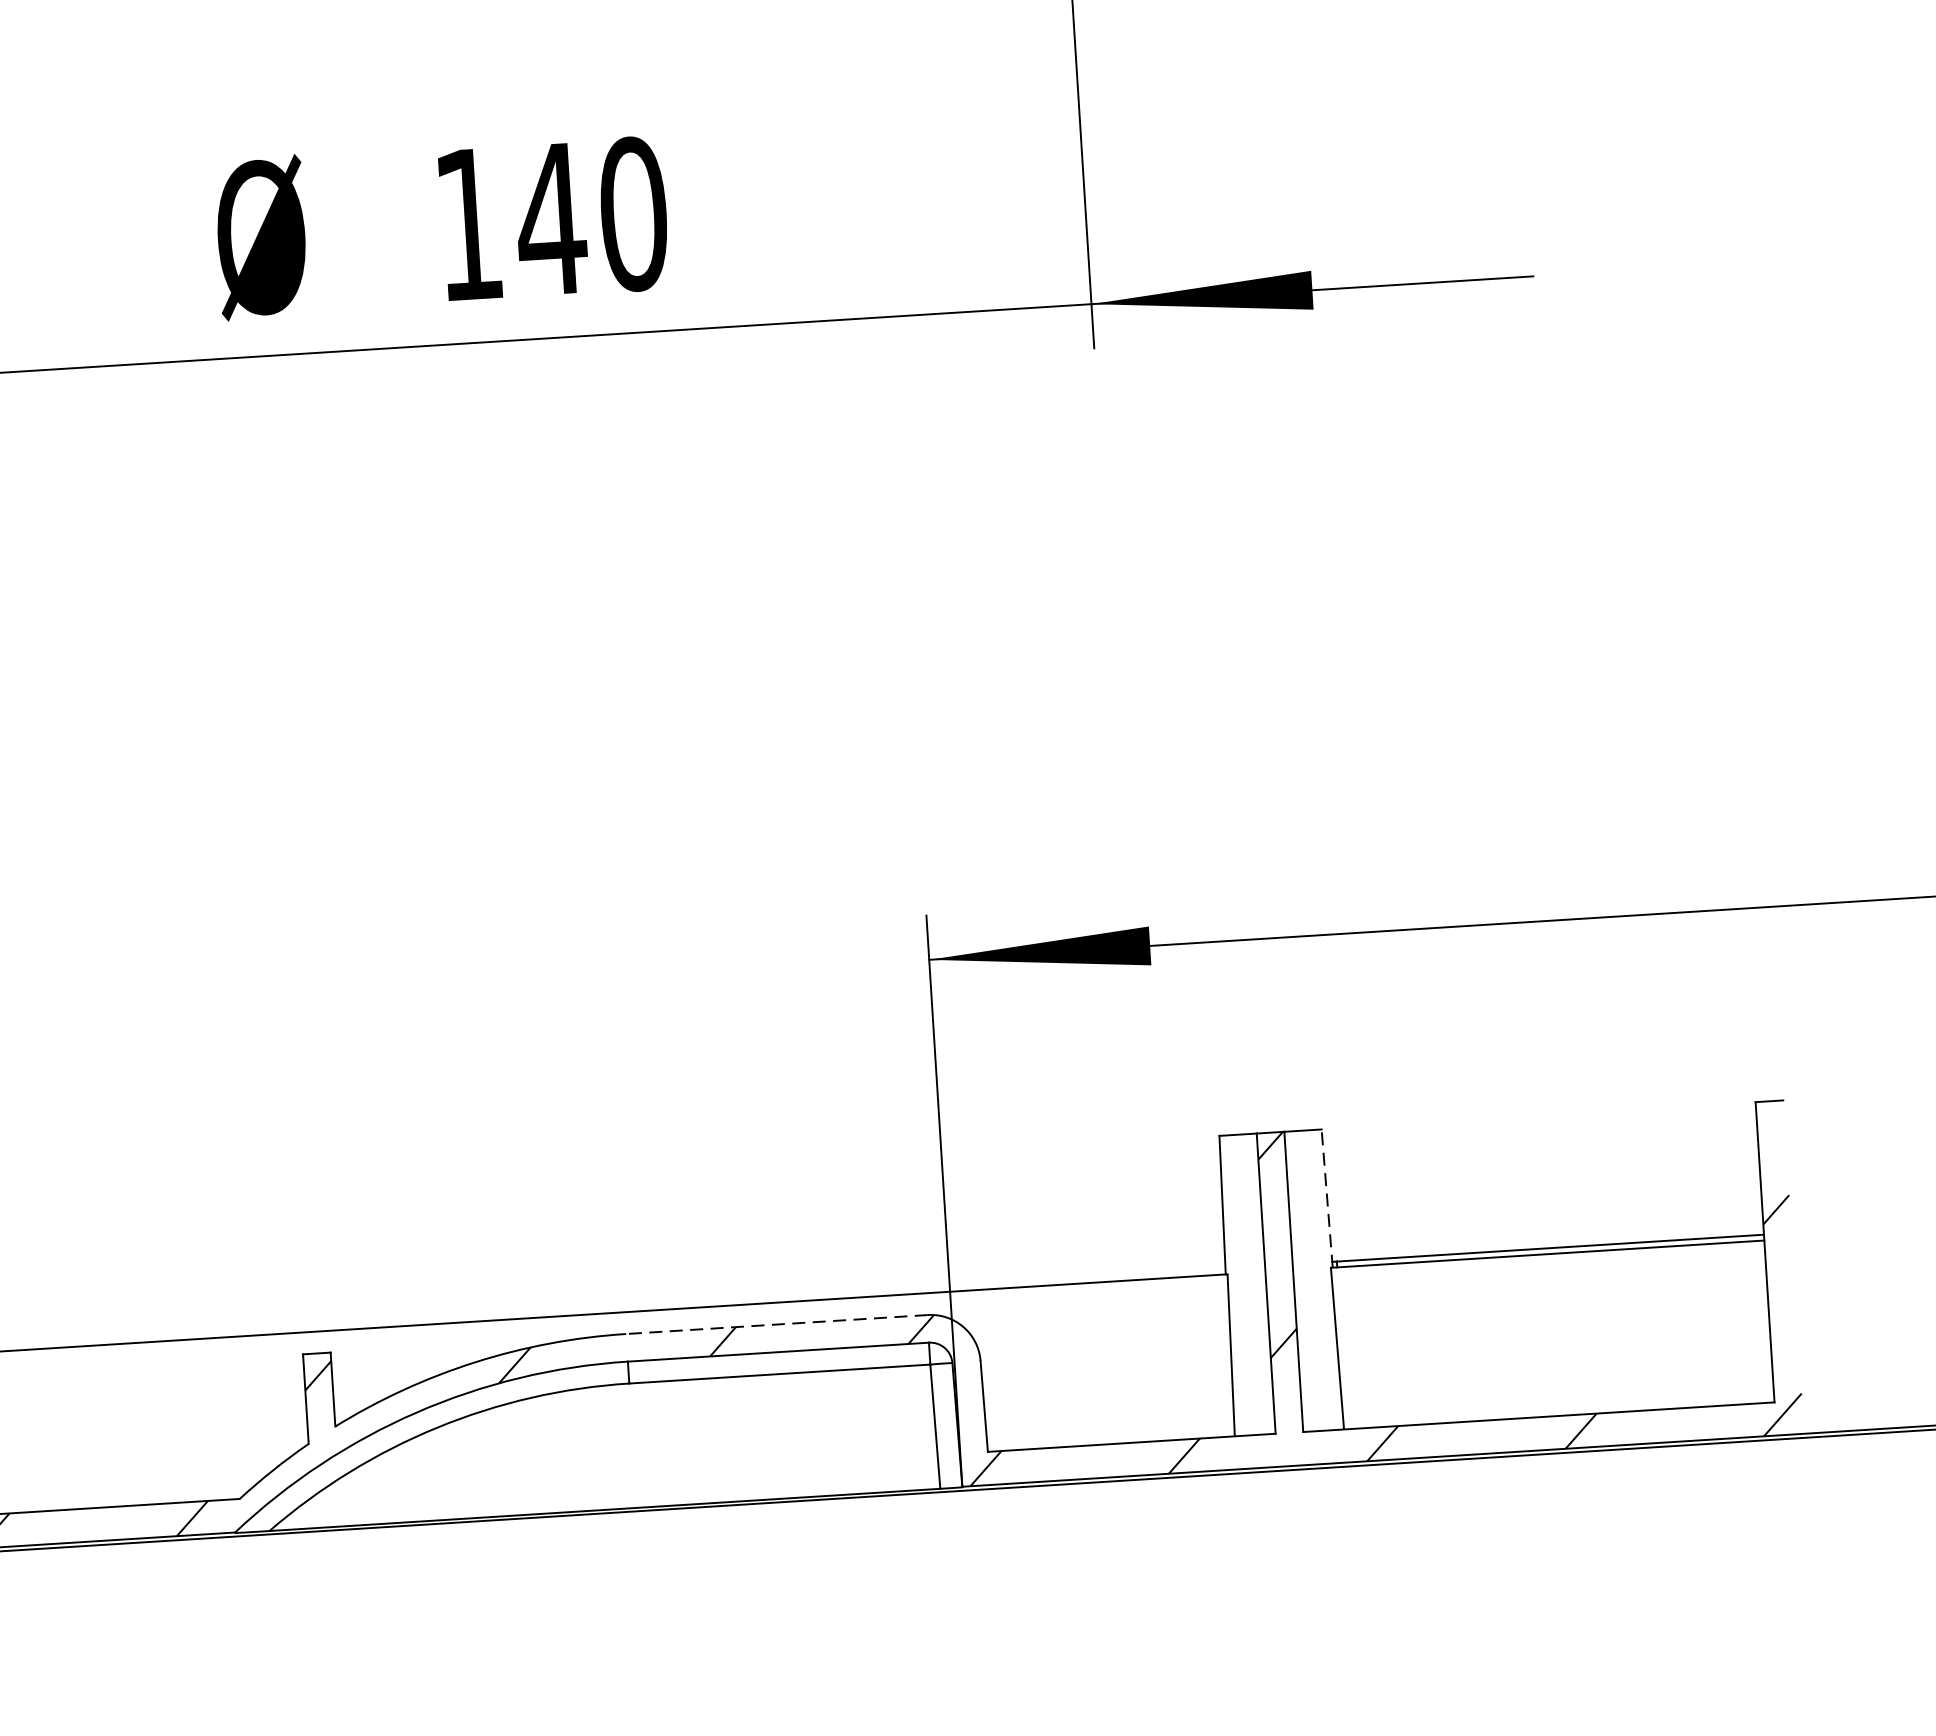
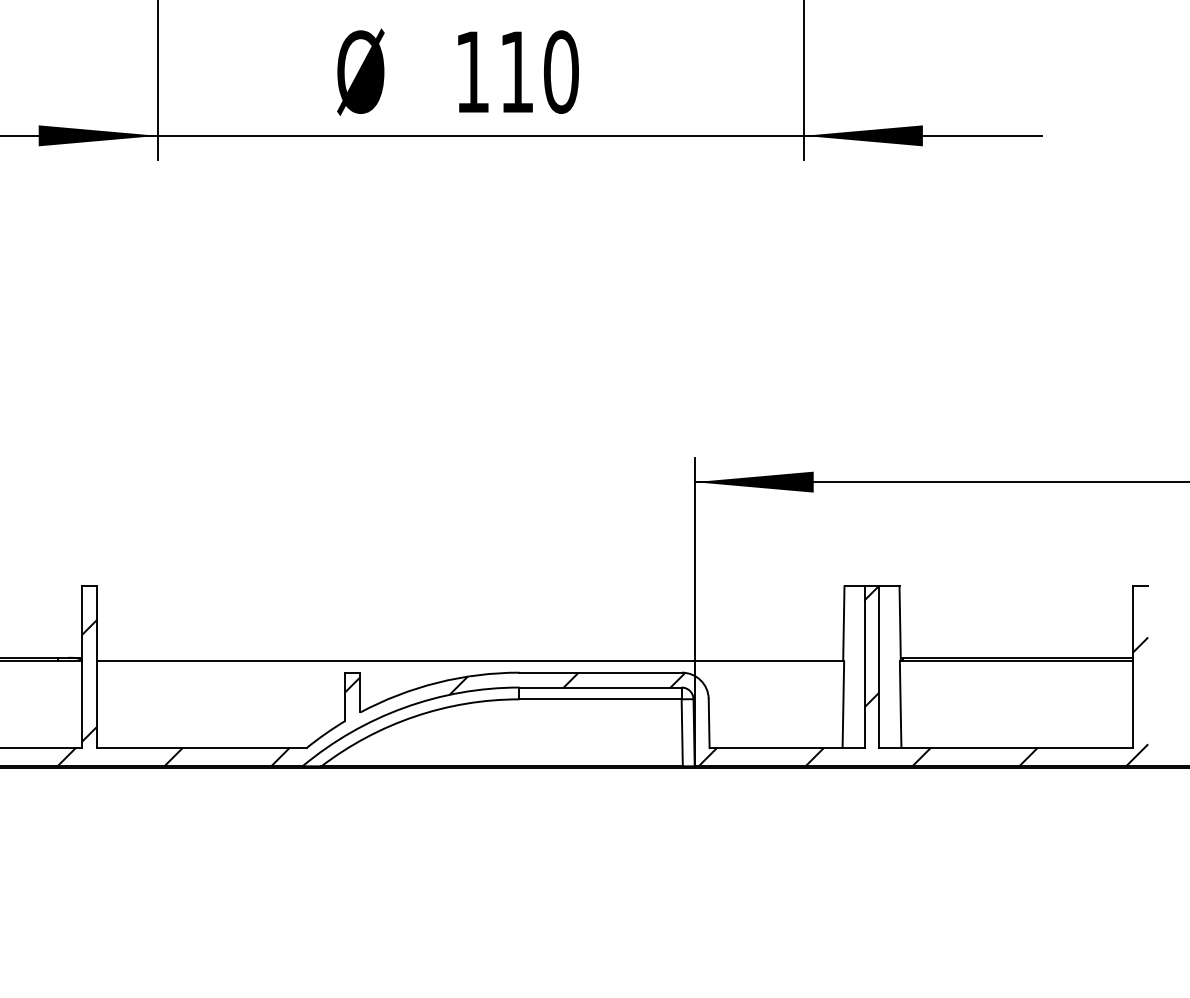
text: (550, 218) -> (516, 71), 140 -> 110
line: (1327, 1198) -> (900, 623), dashed -> solid
line: (776, 1324) -> (600, 672), dashed -> solid

